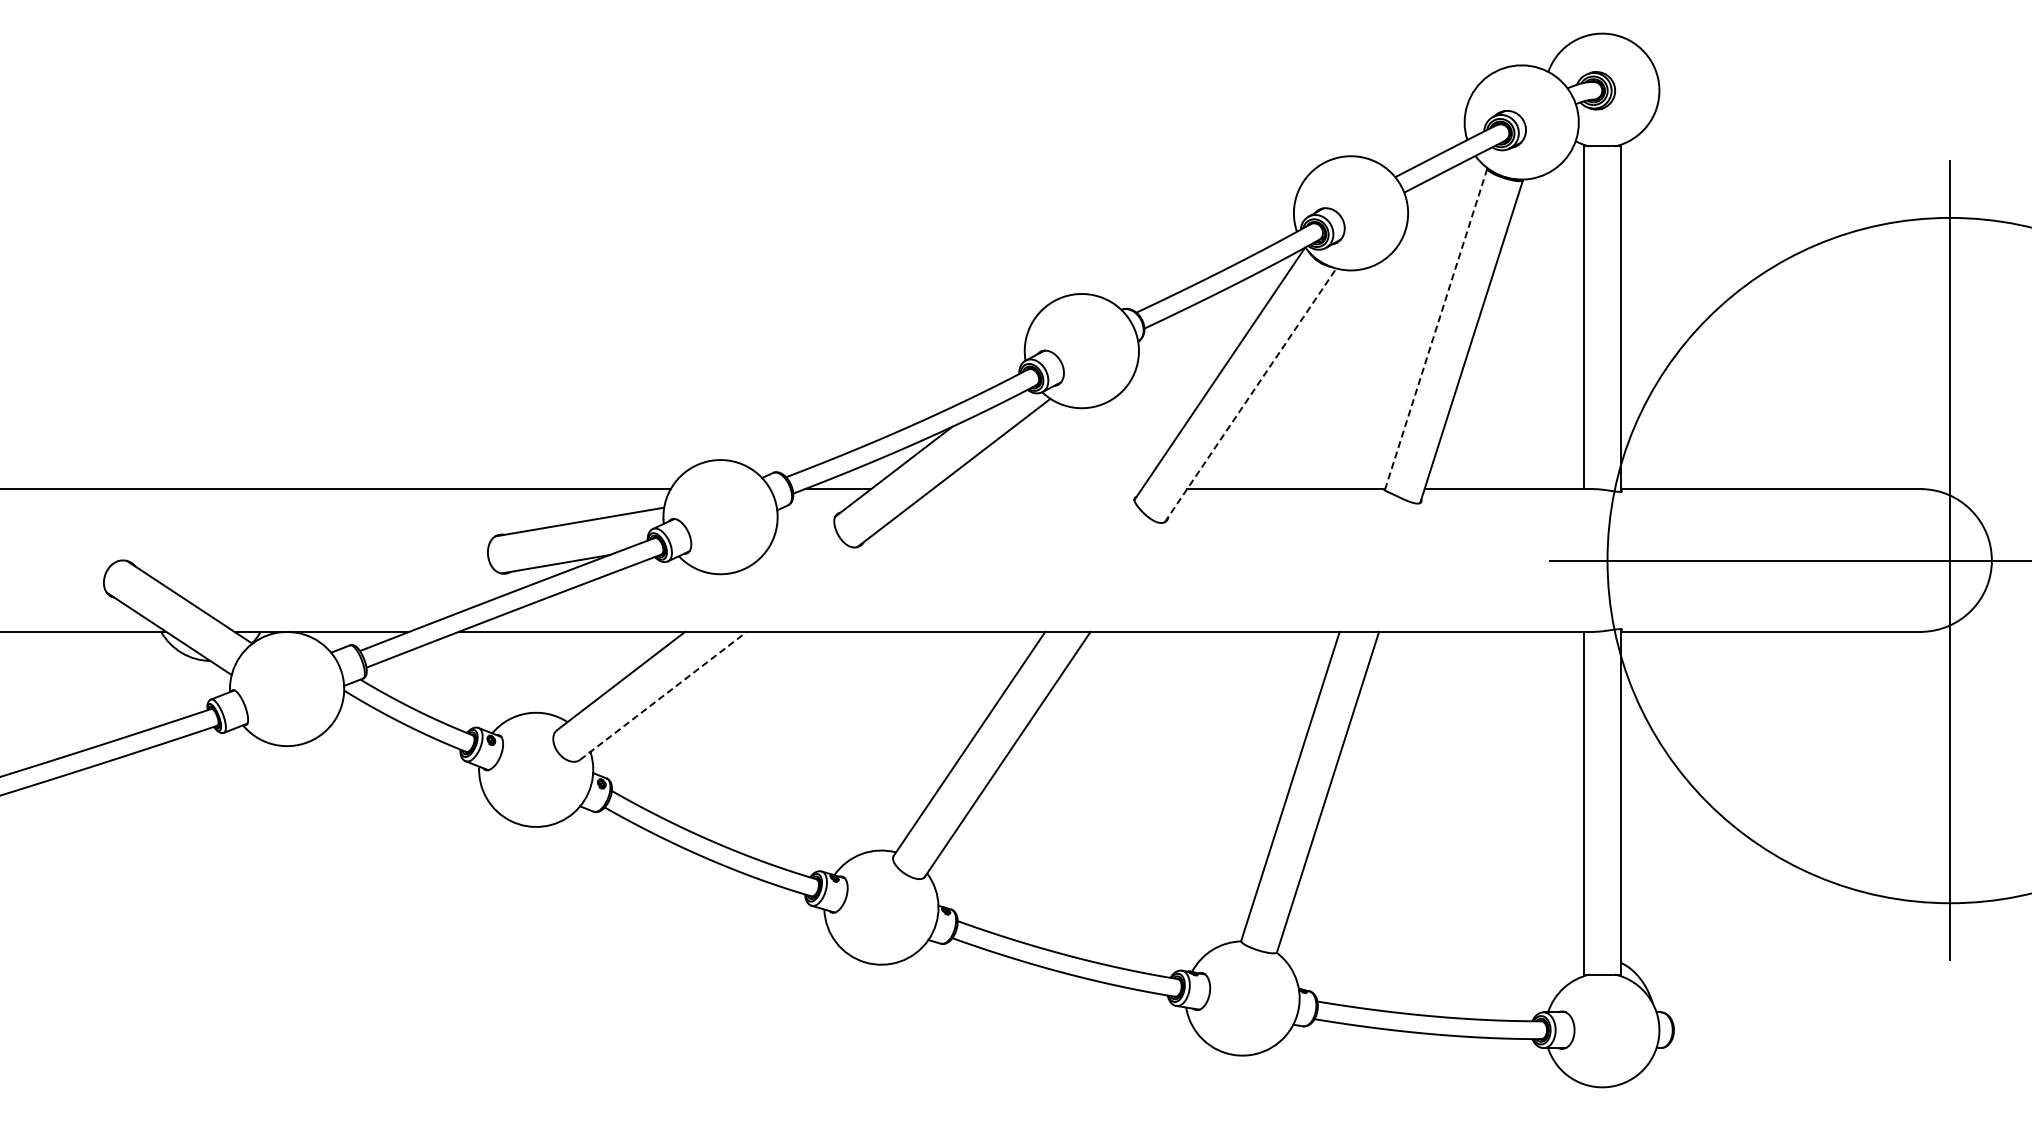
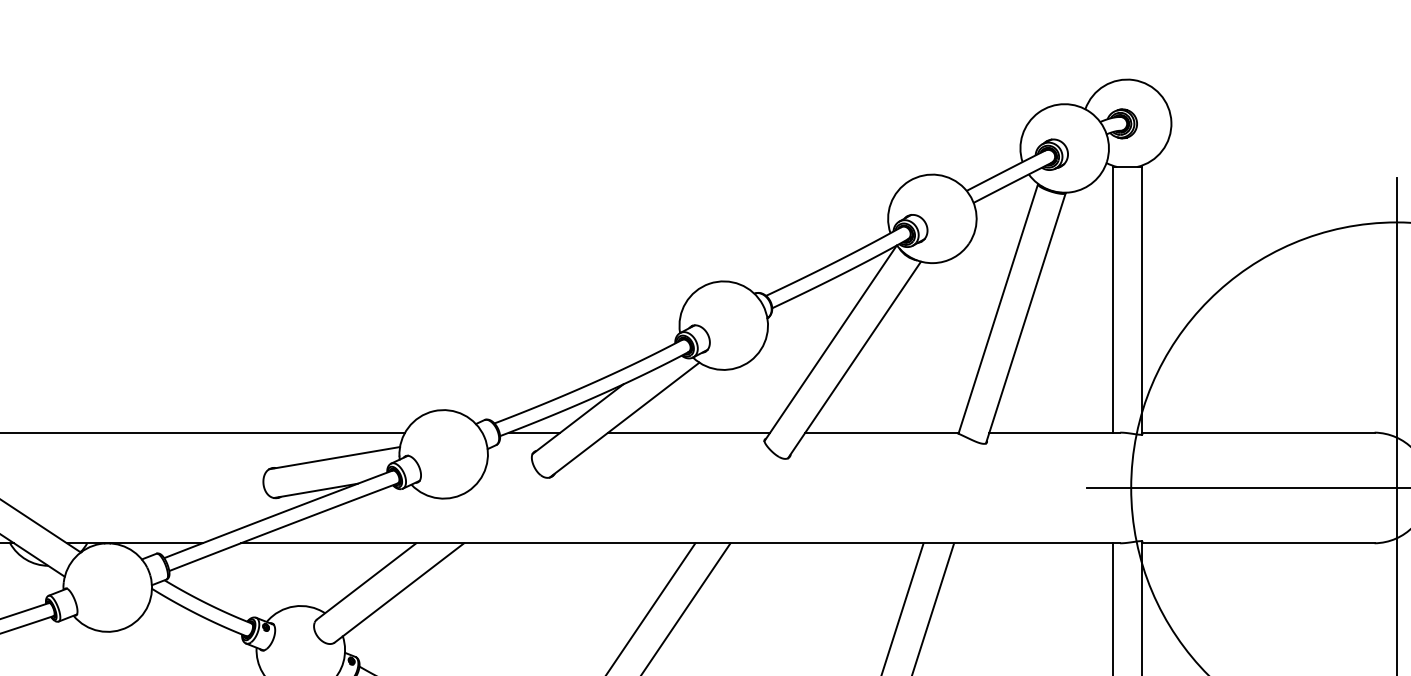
line: (1436, 329) -> (998, 308), dashed -> solid
line: (1250, 394) -> (854, 359), dashed -> solid
line: (1036, 489) -> (688, 432), added
line: (663, 695) -> (399, 592), dashed -> solid

